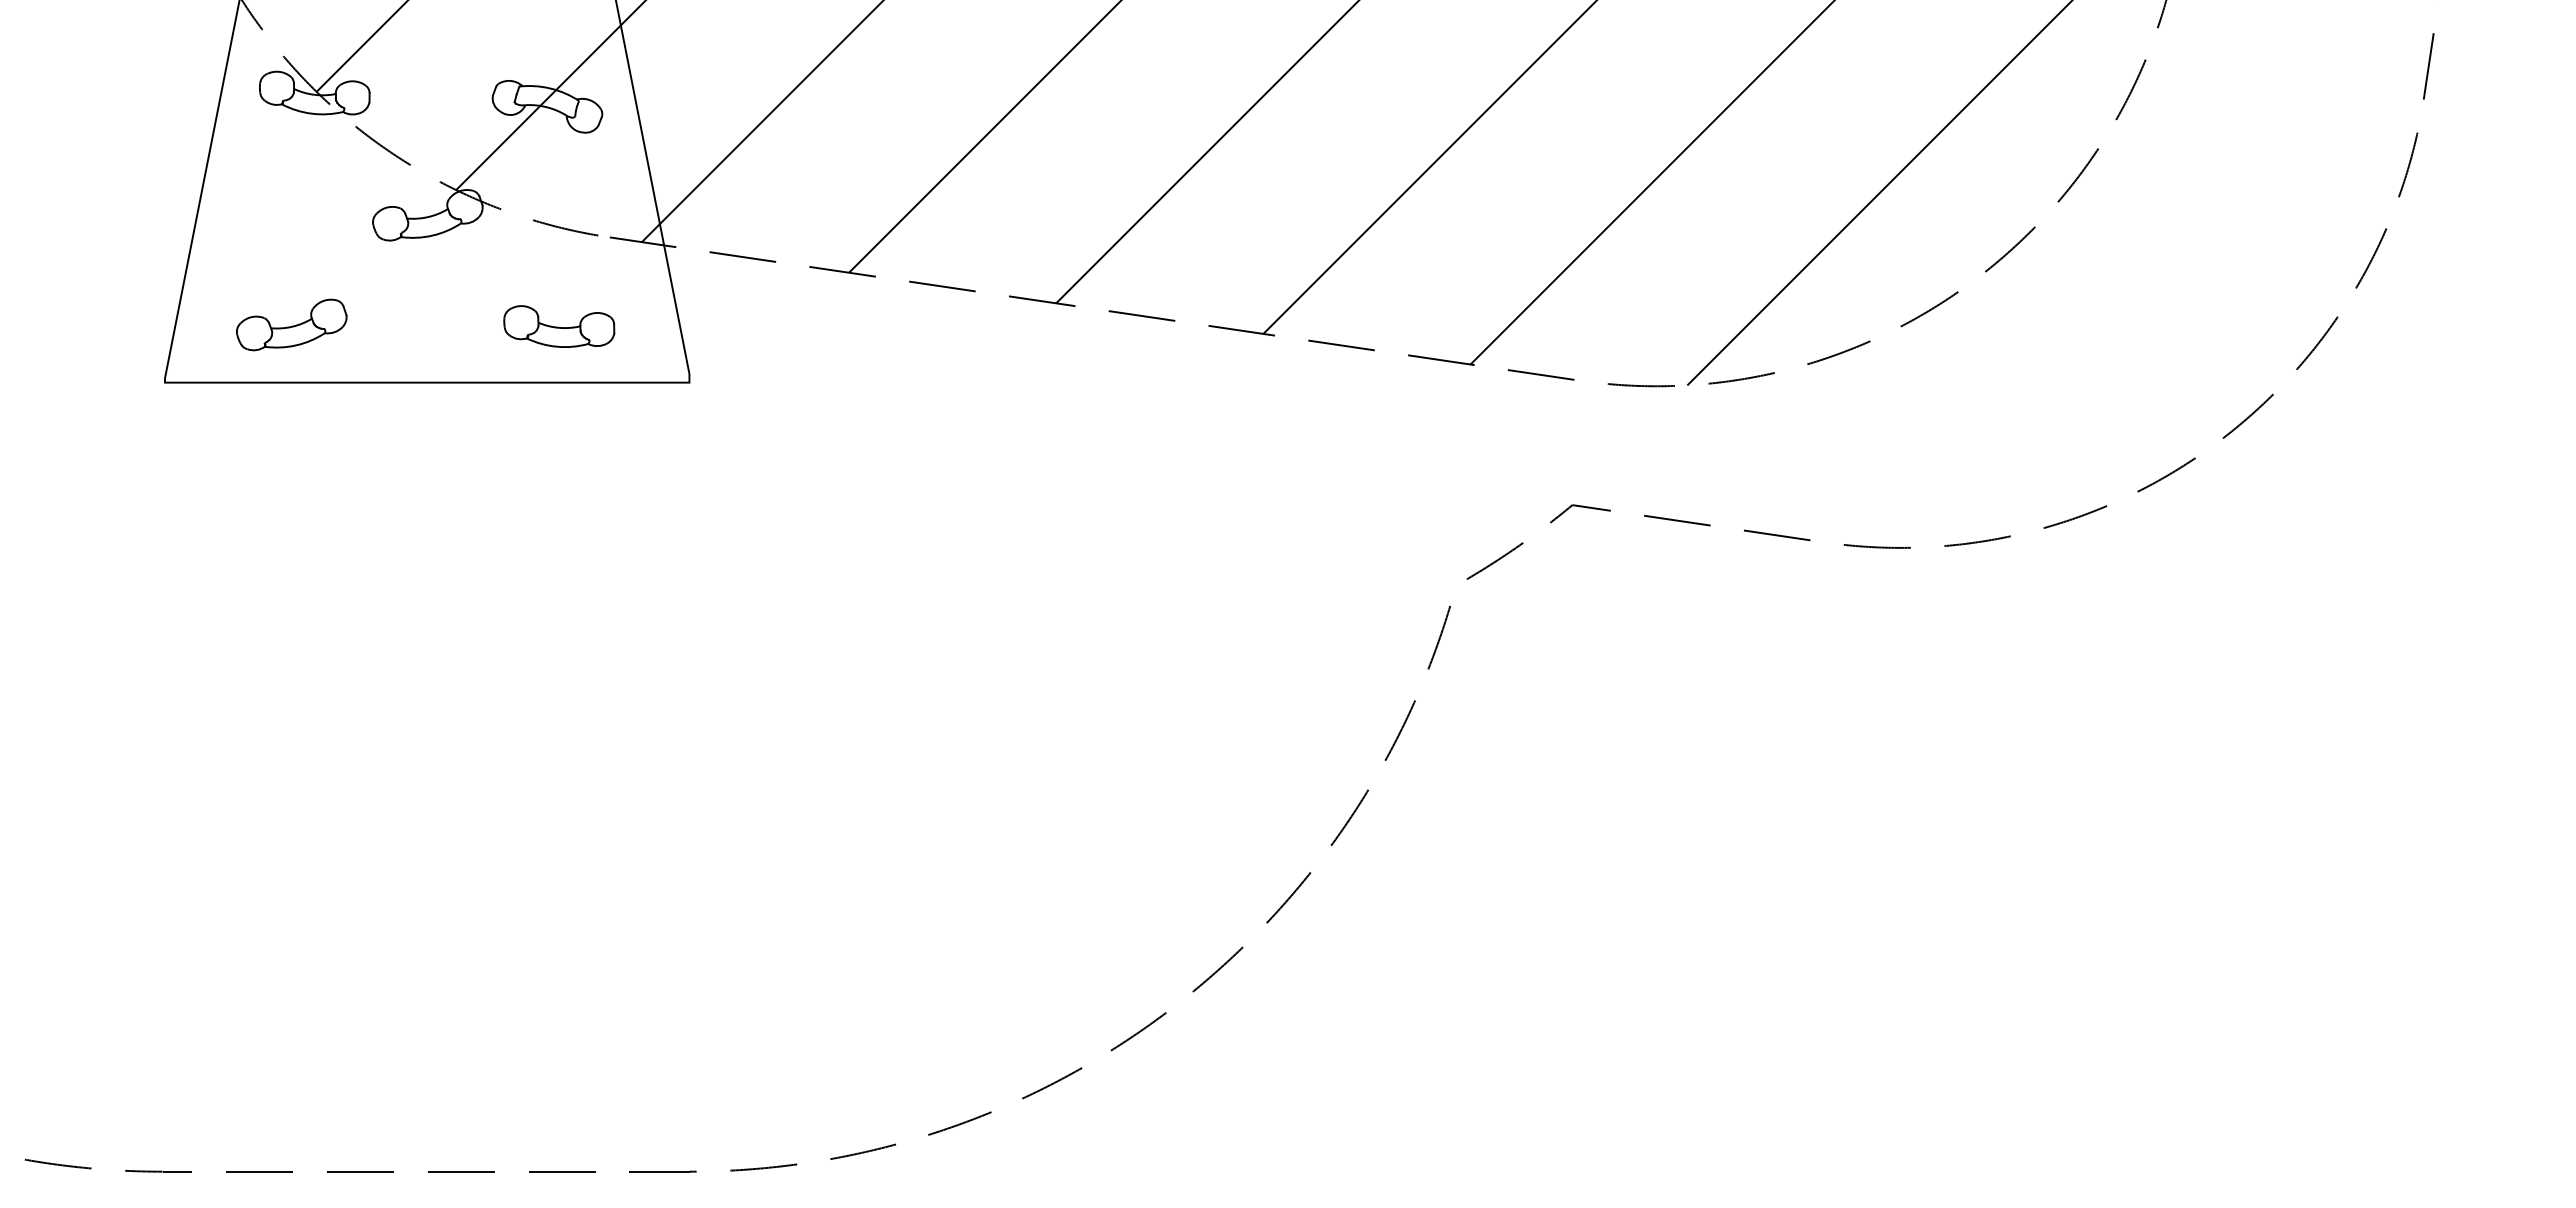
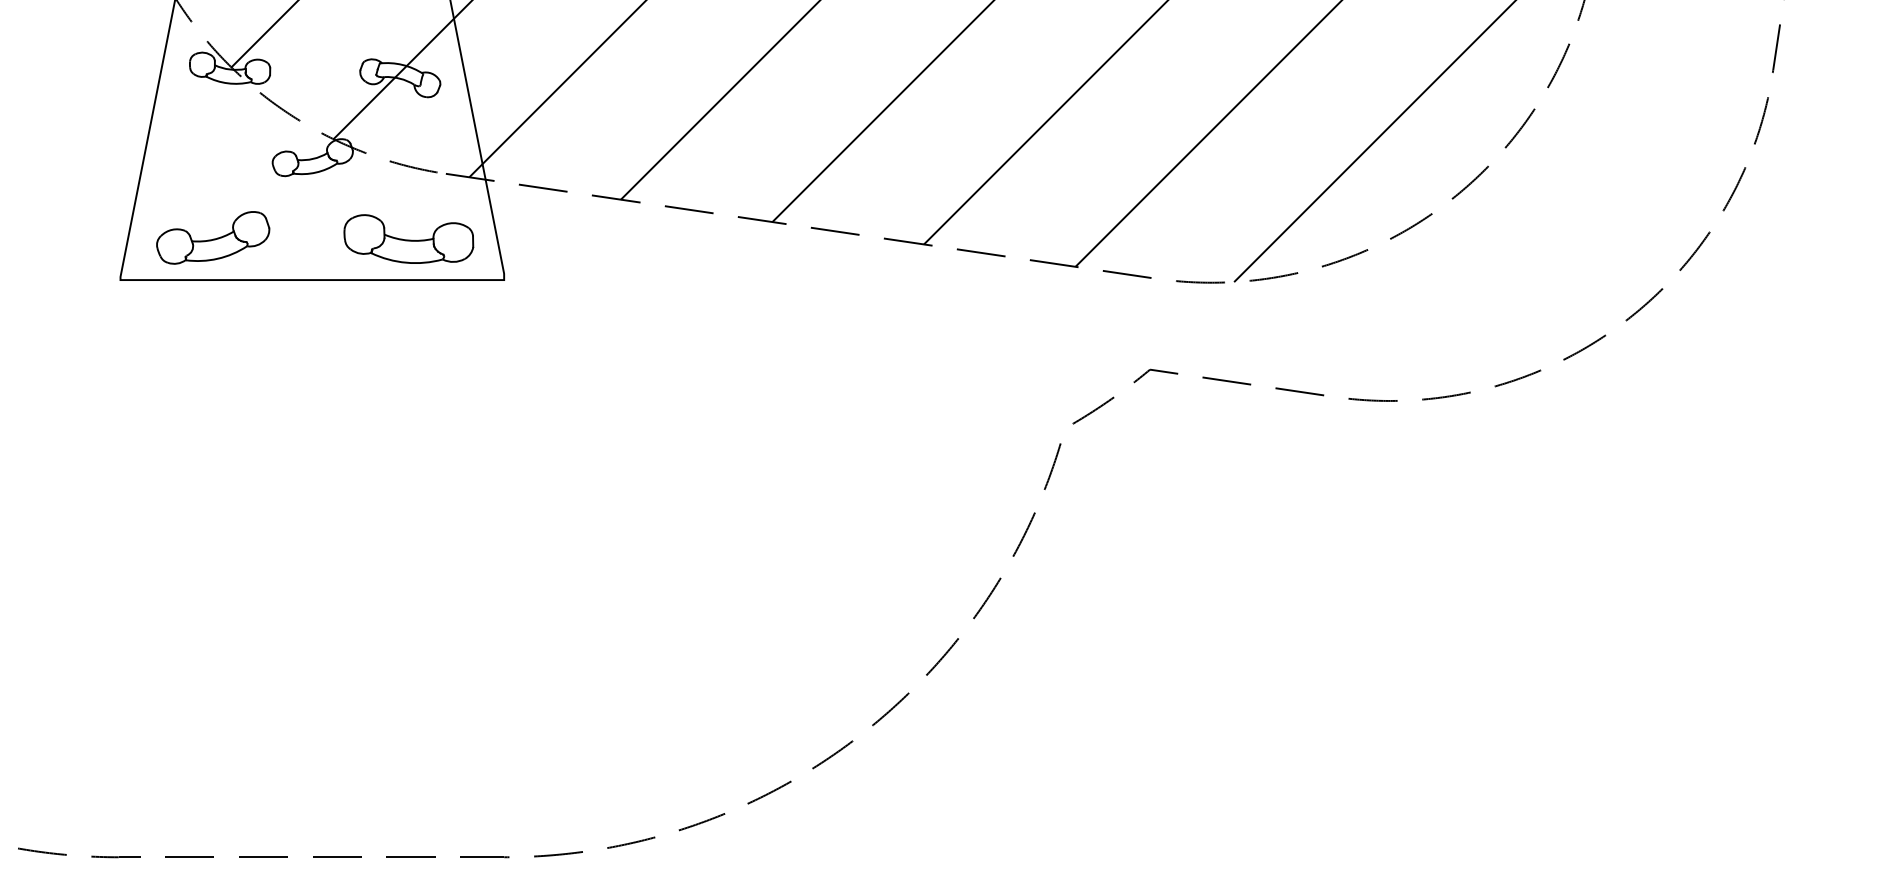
part: (291, 324) -> (213, 237), size x1.4
part: (559, 326) -> (409, 239), size x1.6

